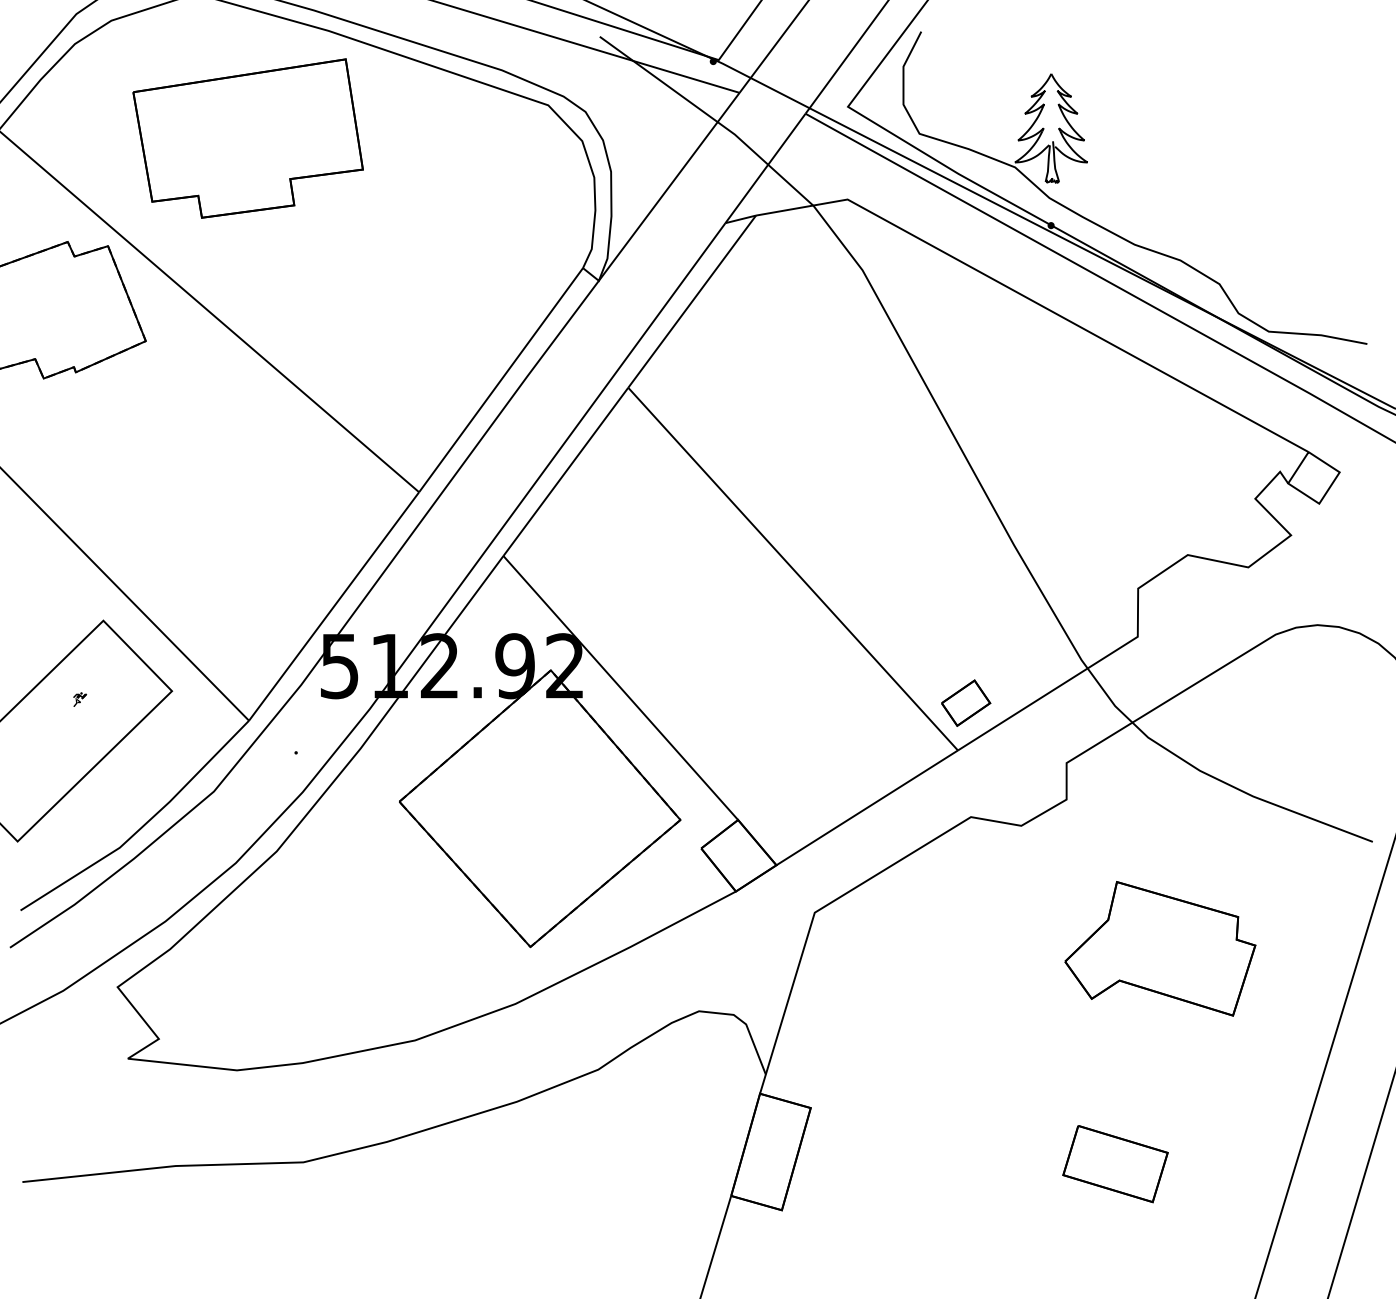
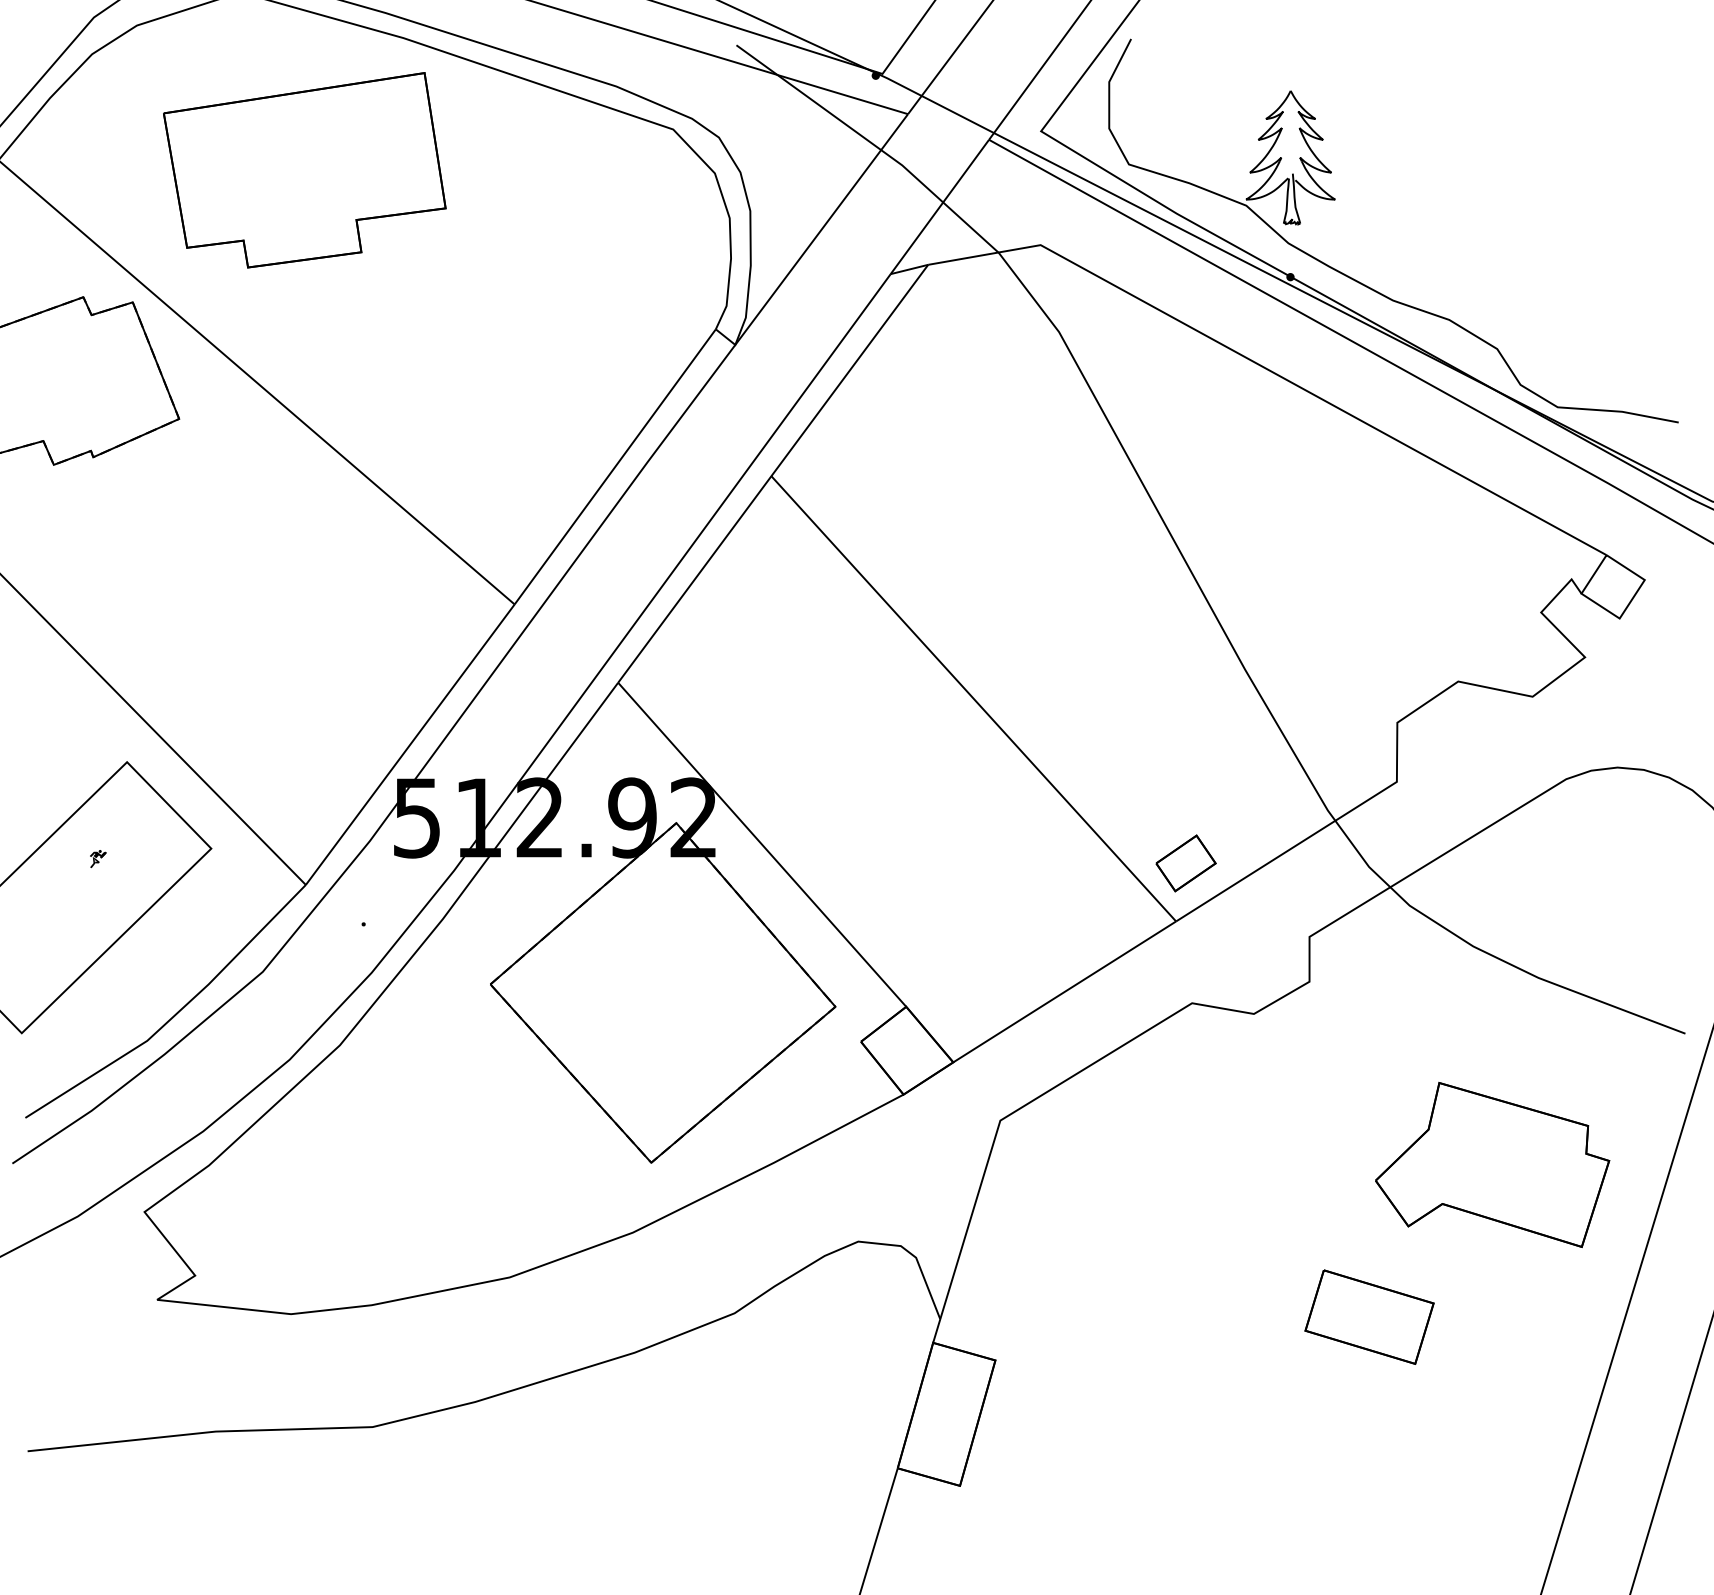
part: (1160, 948) -> (1492, 1164), moved
part: (1115, 1163) -> (1369, 1316), moved

